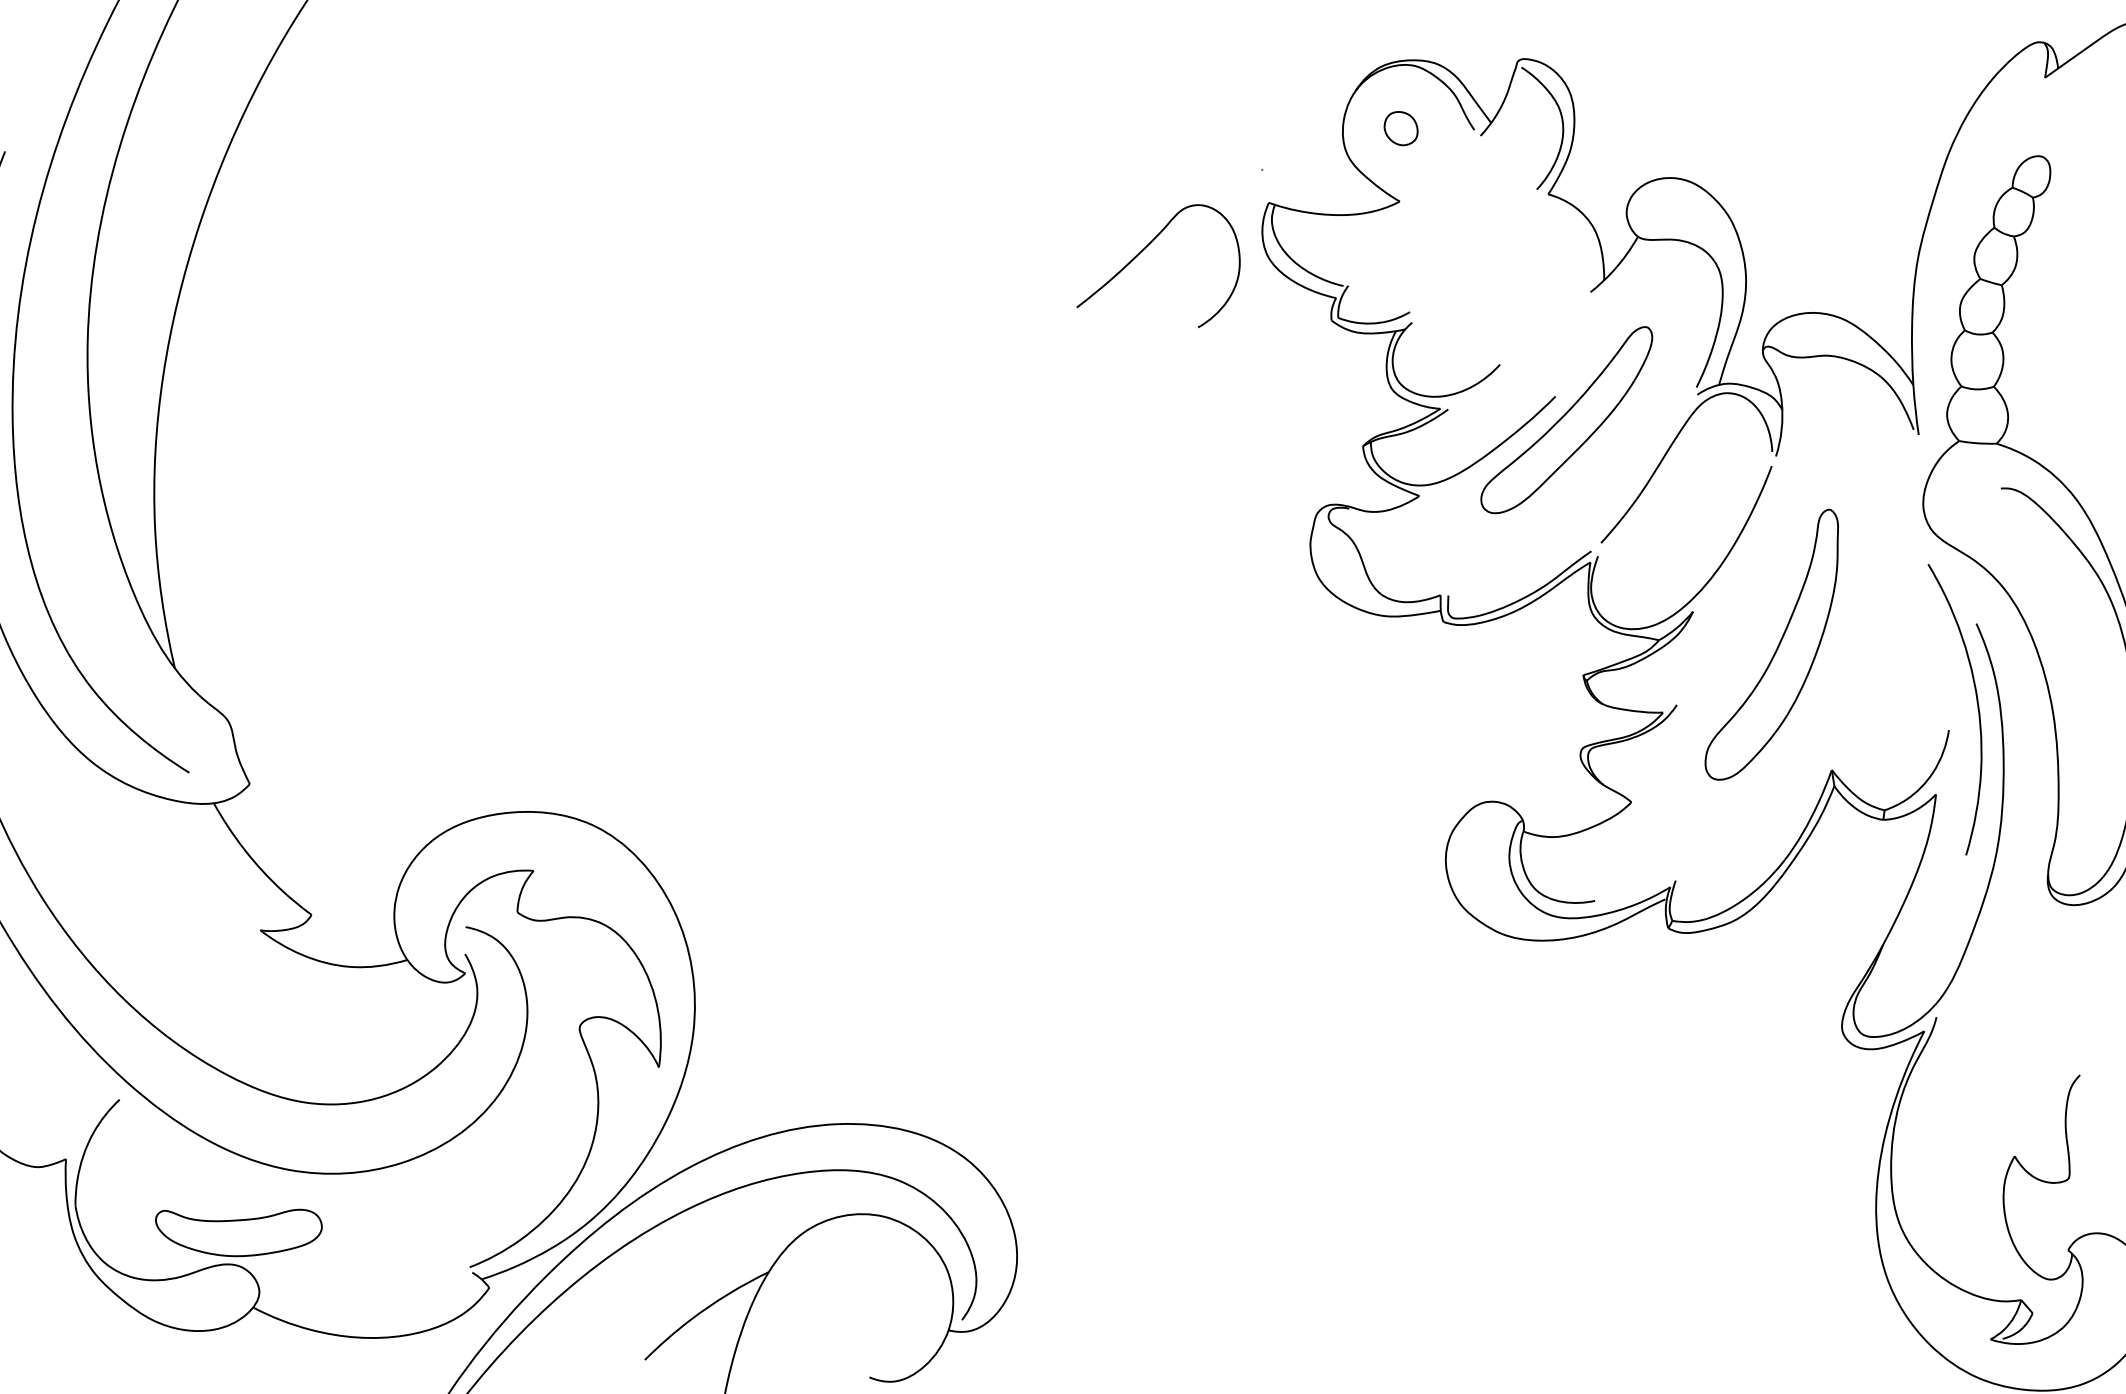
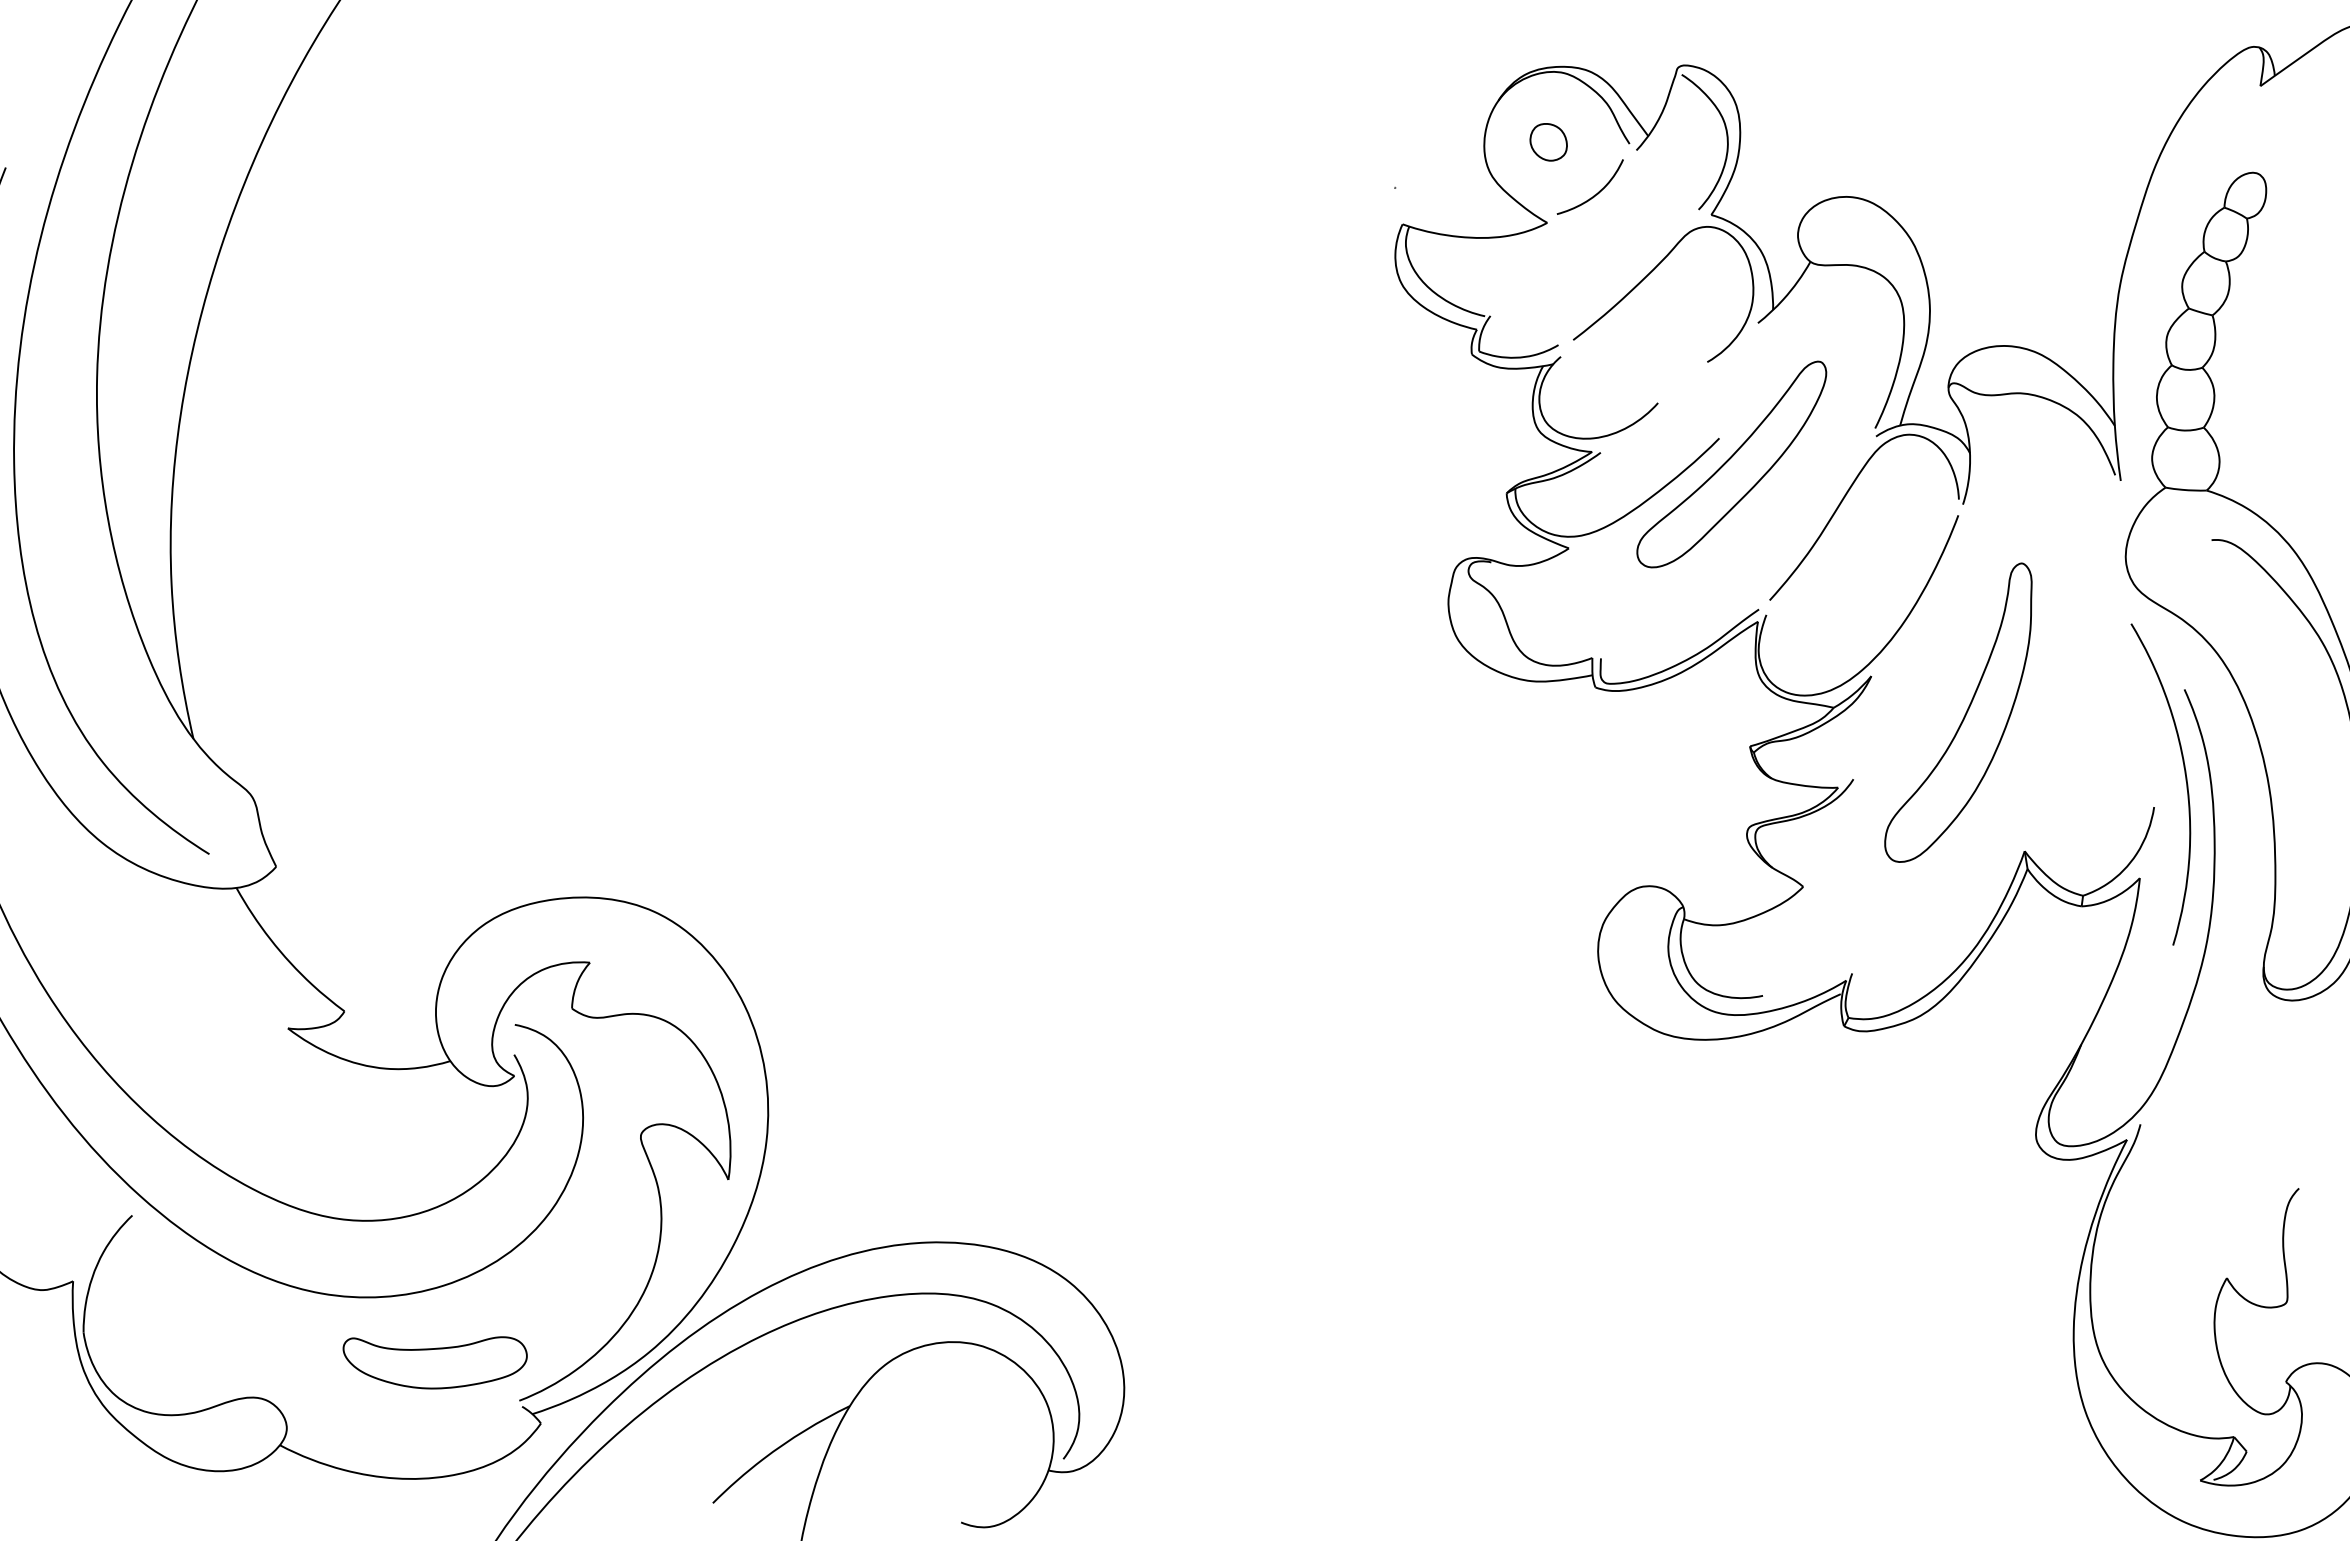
curve: (1442, 175) -> (1594, 194), added
curve: (1143, 250) -> (1646, 277), moved
part: (238, 1232) -> (434, 1362), moved

